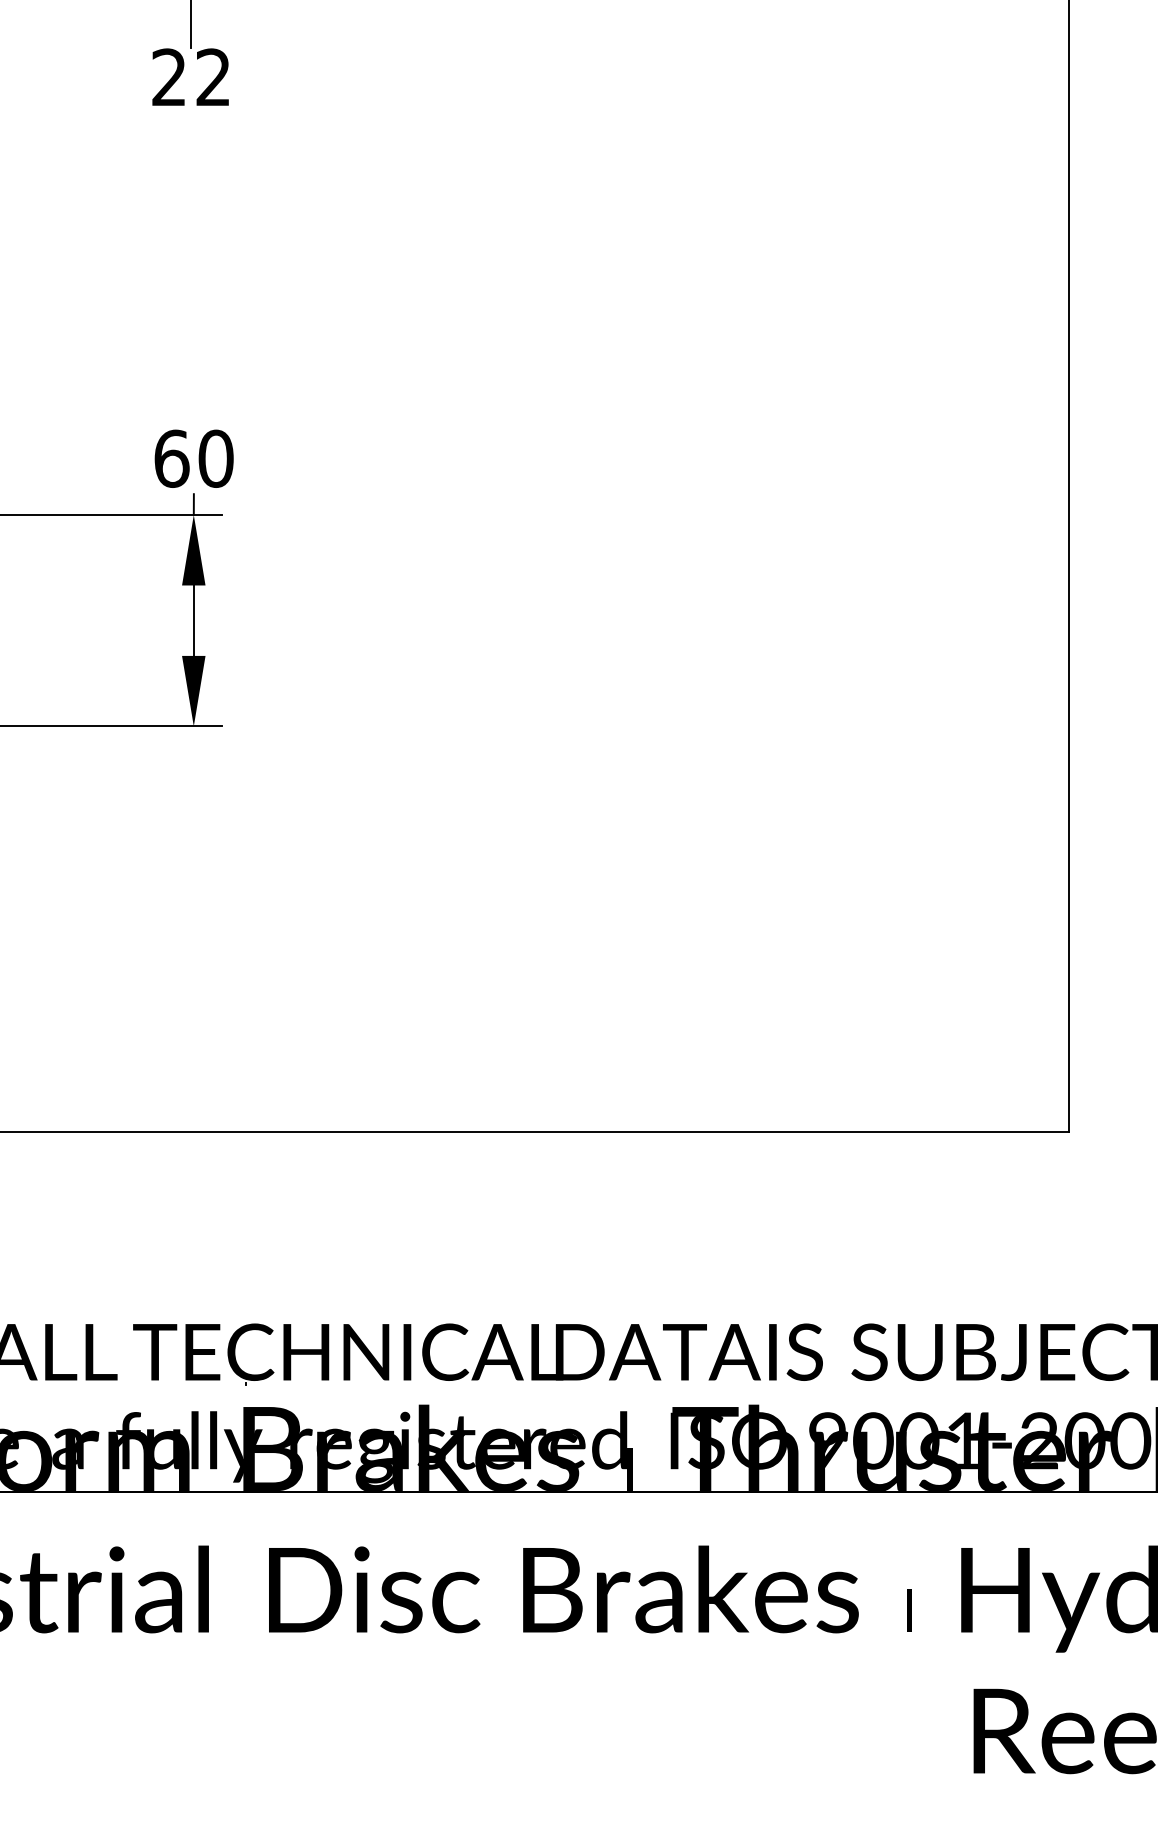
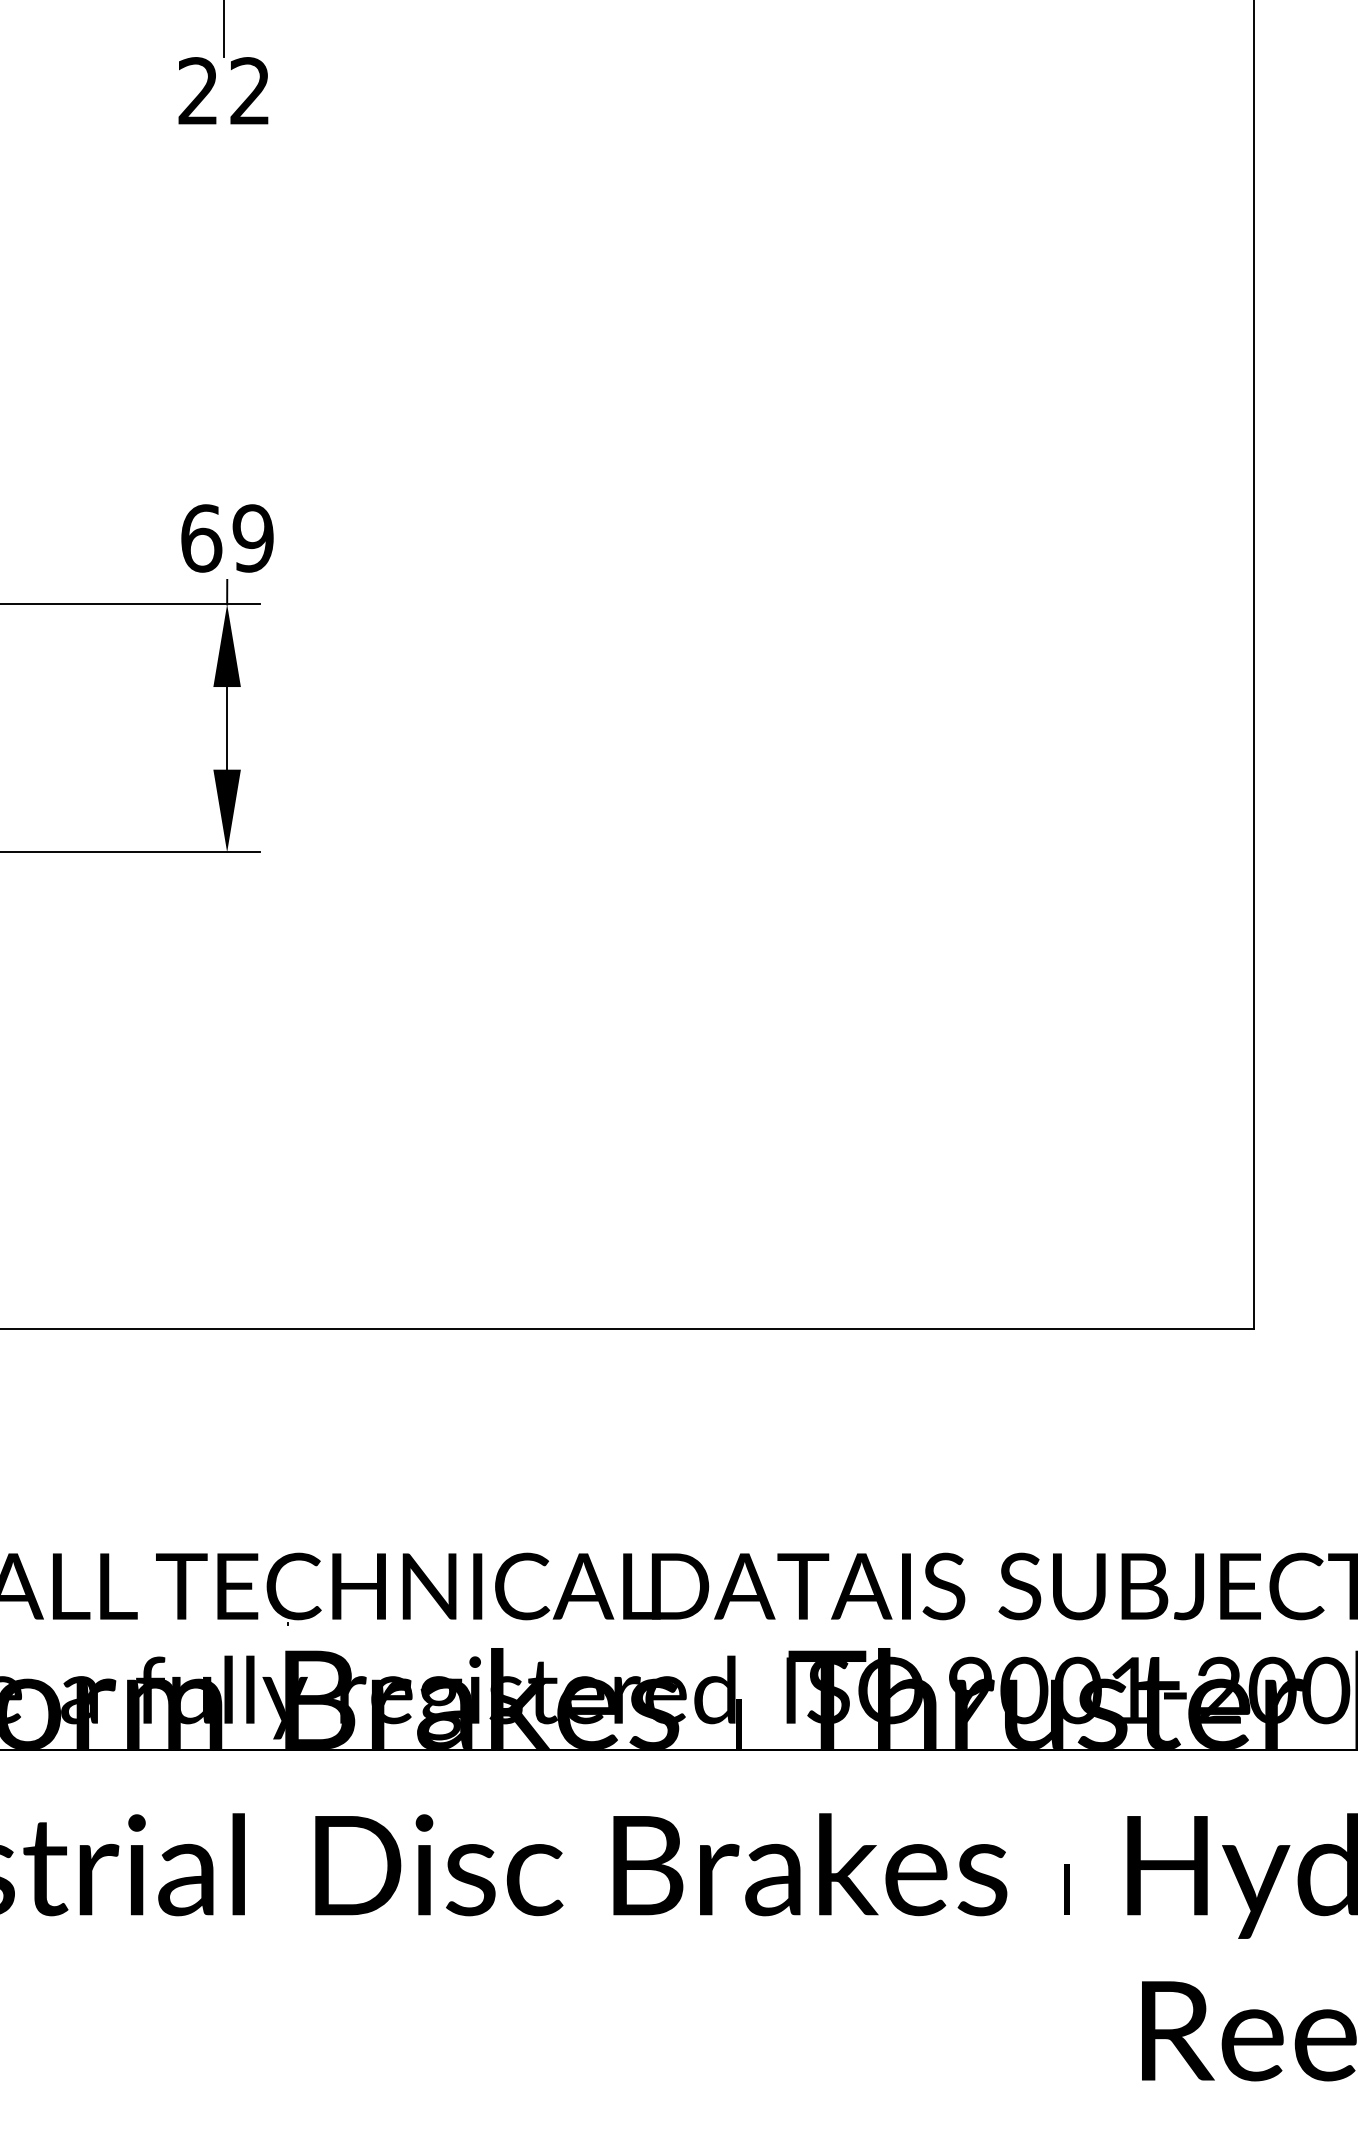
text: (215, 458) -> (252, 538), 60 -> 69

